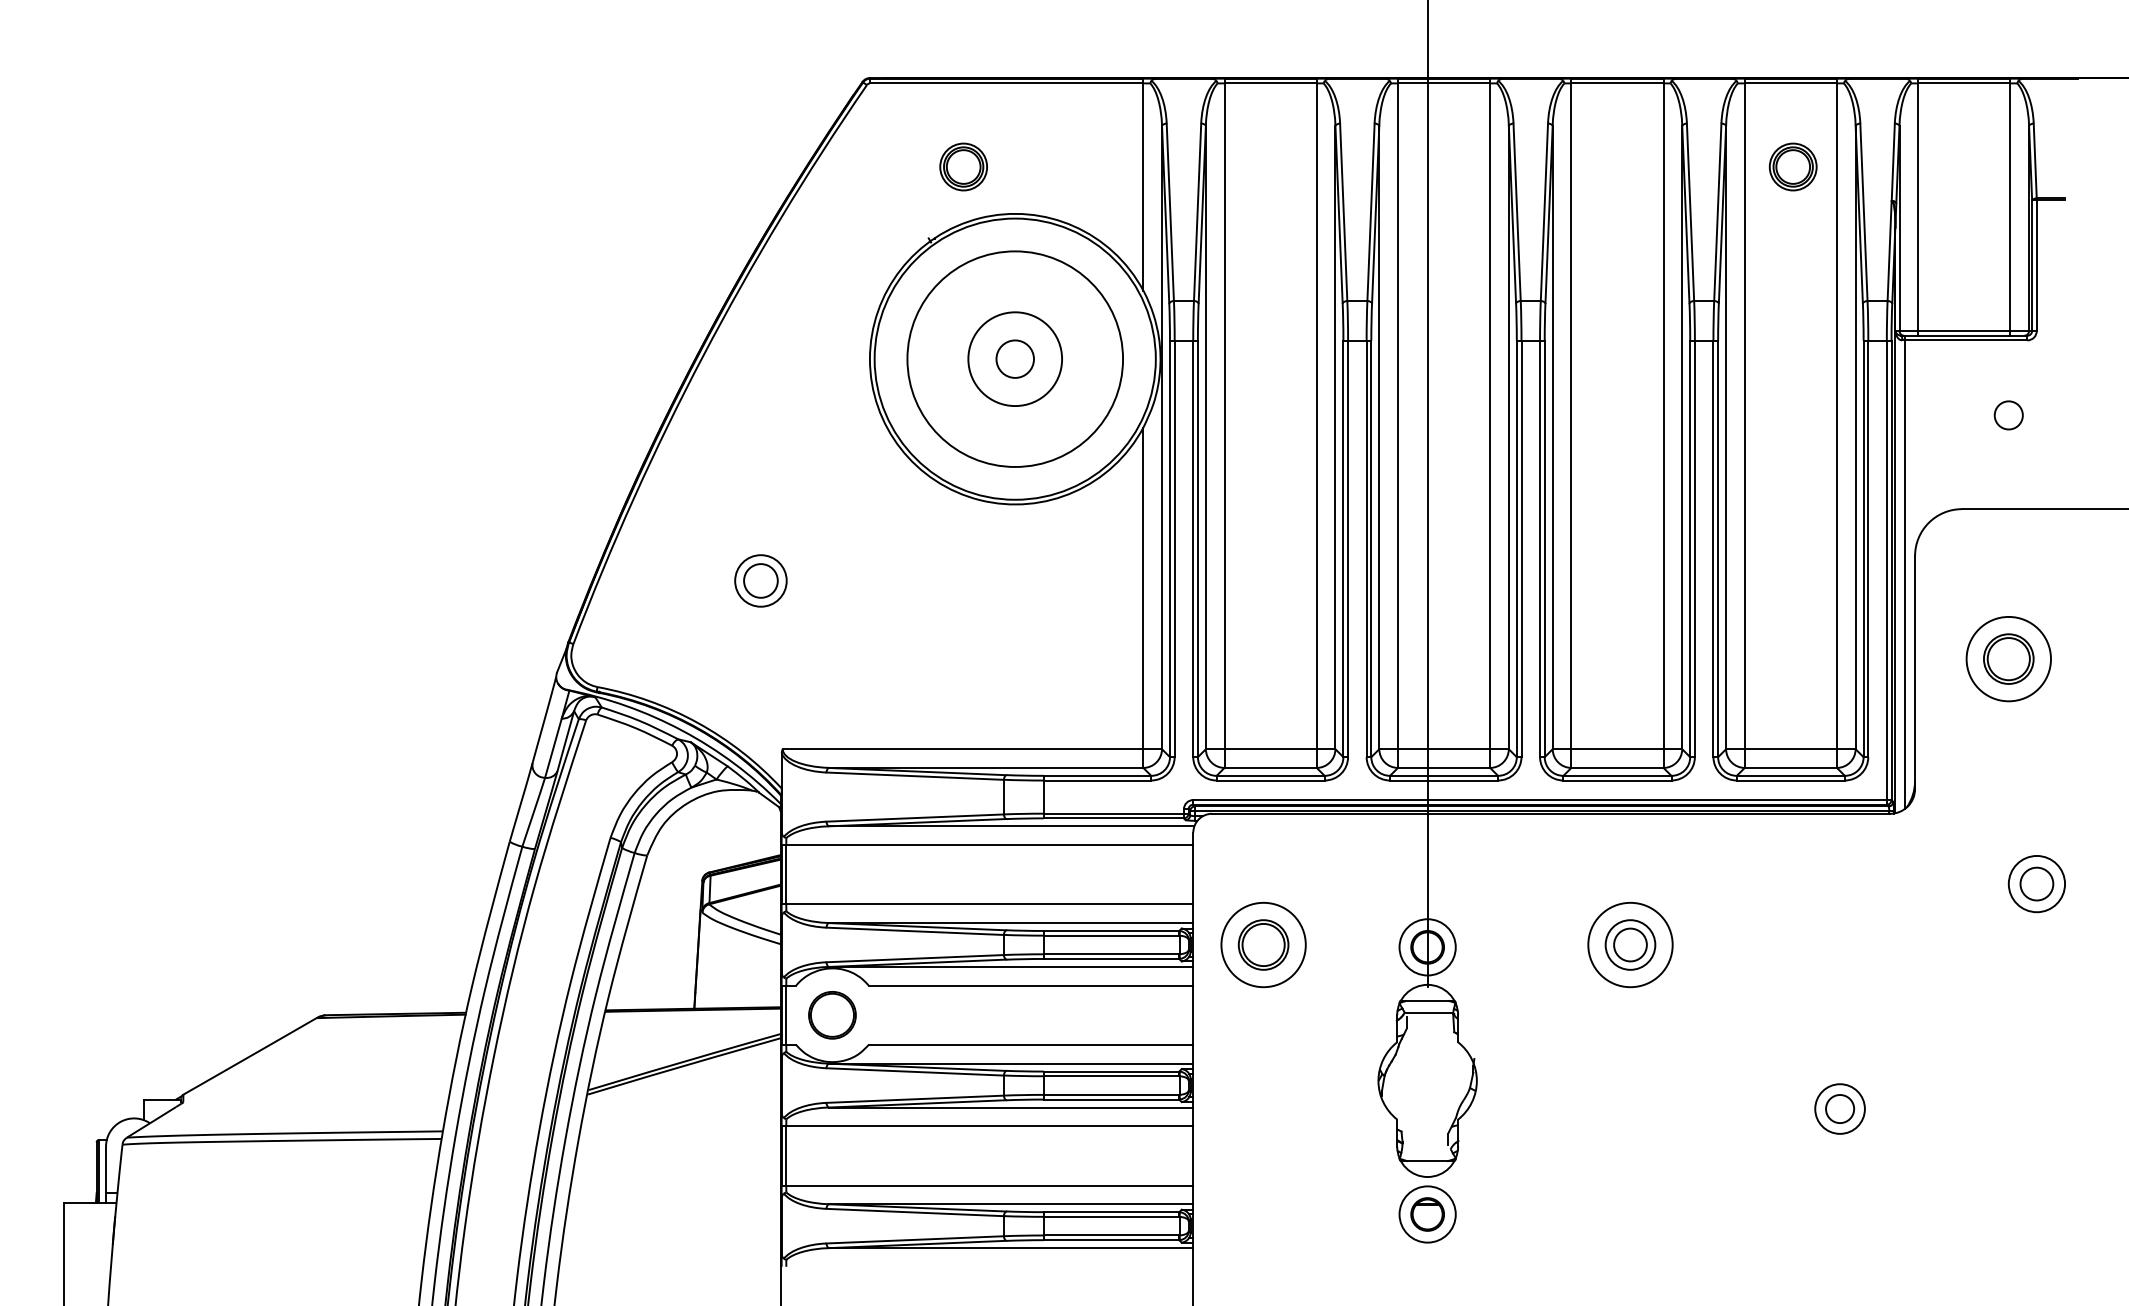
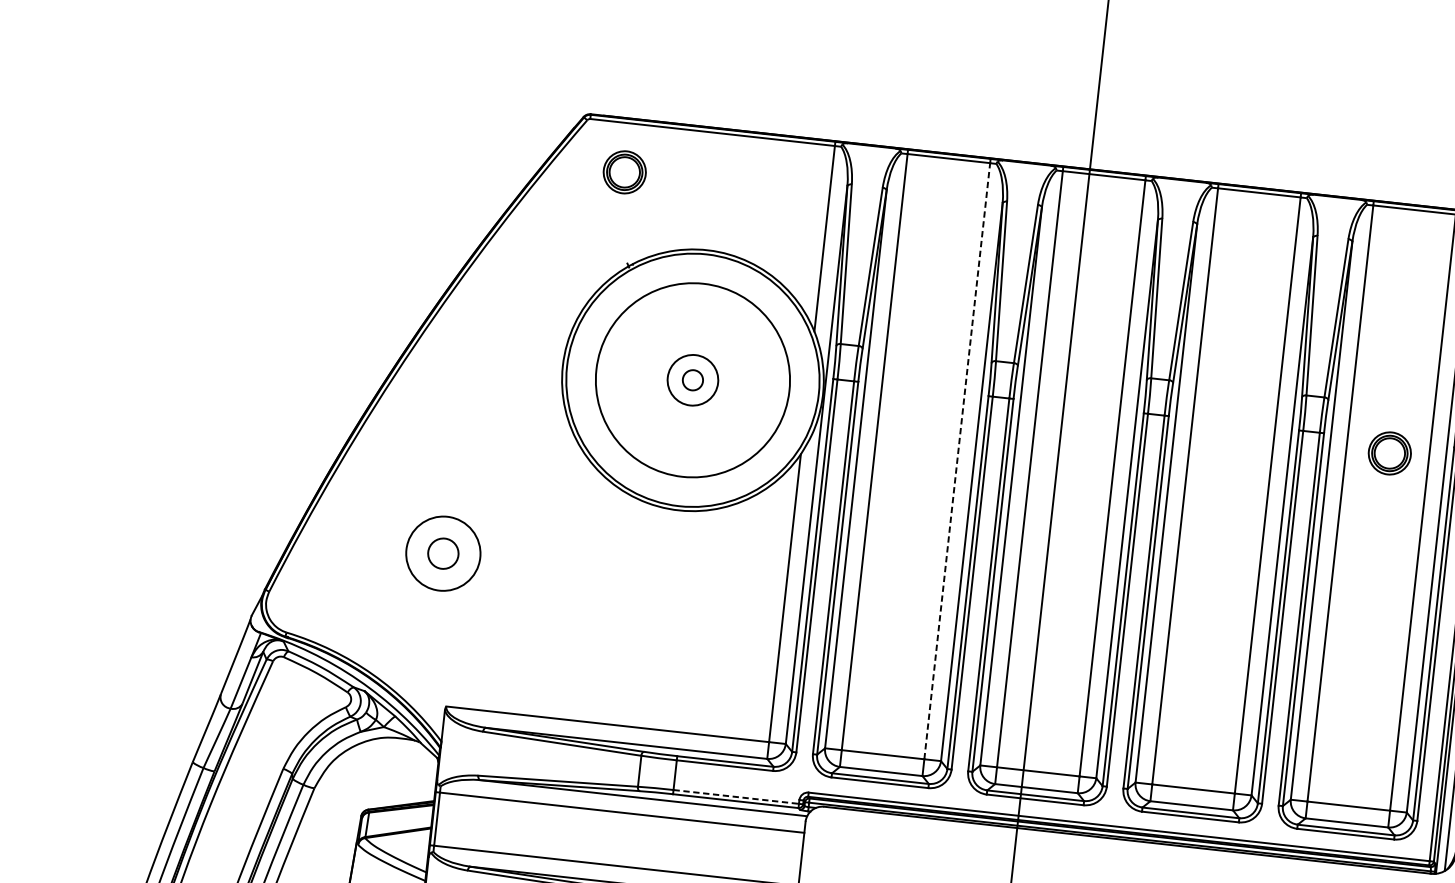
part: (963, 166) -> (624, 171), moved
part: (1792, 166) -> (1389, 452), moved
circle: (1014, 358) -> (692, 379), size x0.6
circle: (1015, 359) -> (693, 380), size x0.6
line: (1316, 416) -> (956, 461), solid -> dashed
circle: (760, 580) -> (443, 553), size x1.6
line: (1114, 813) -> (736, 796), solid -> dashed

